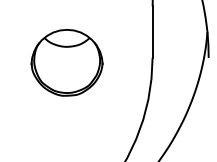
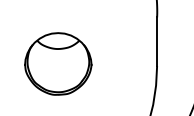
part: (66, 62) -> (57, 63), moved

